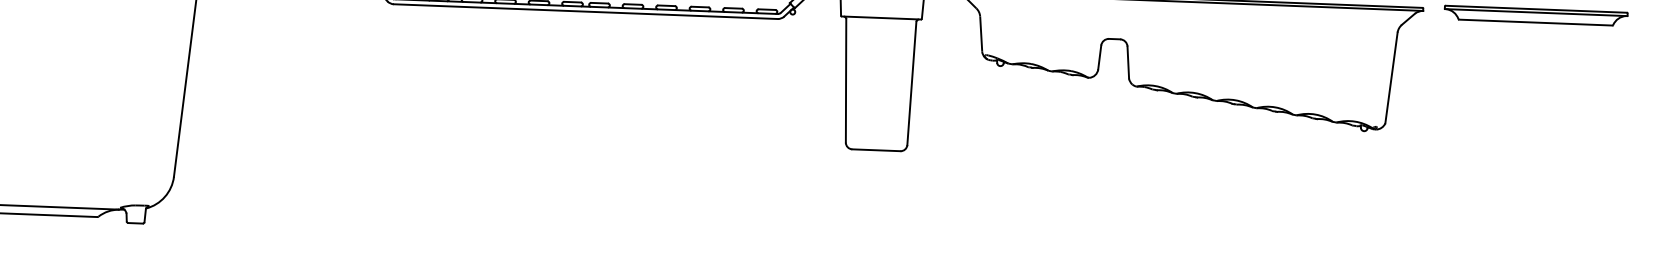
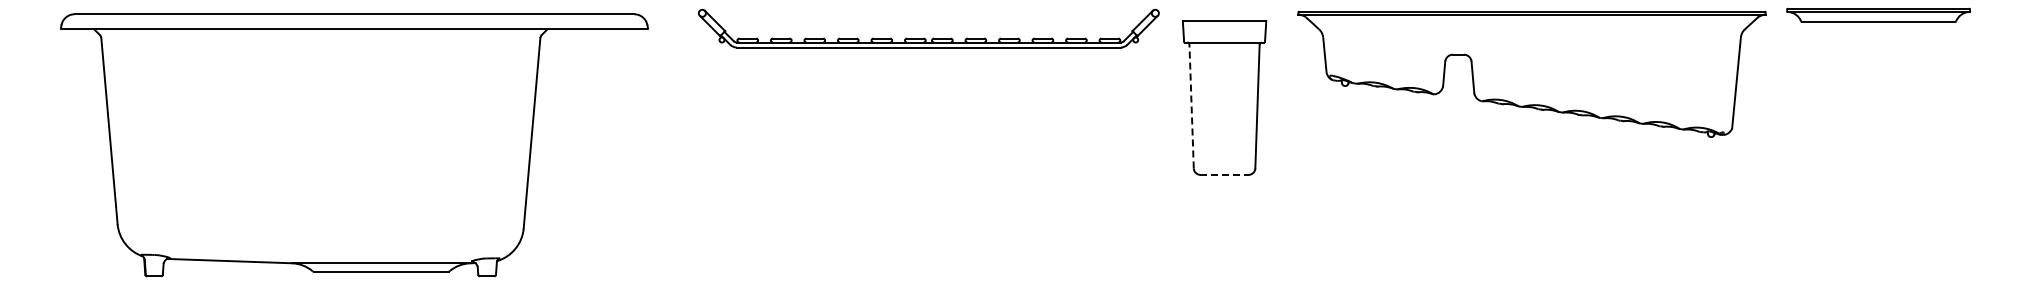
line: (845, 80) -> (1191, 106), solid -> dashed
line: (877, 149) -> (1225, 174), solid -> dashed

